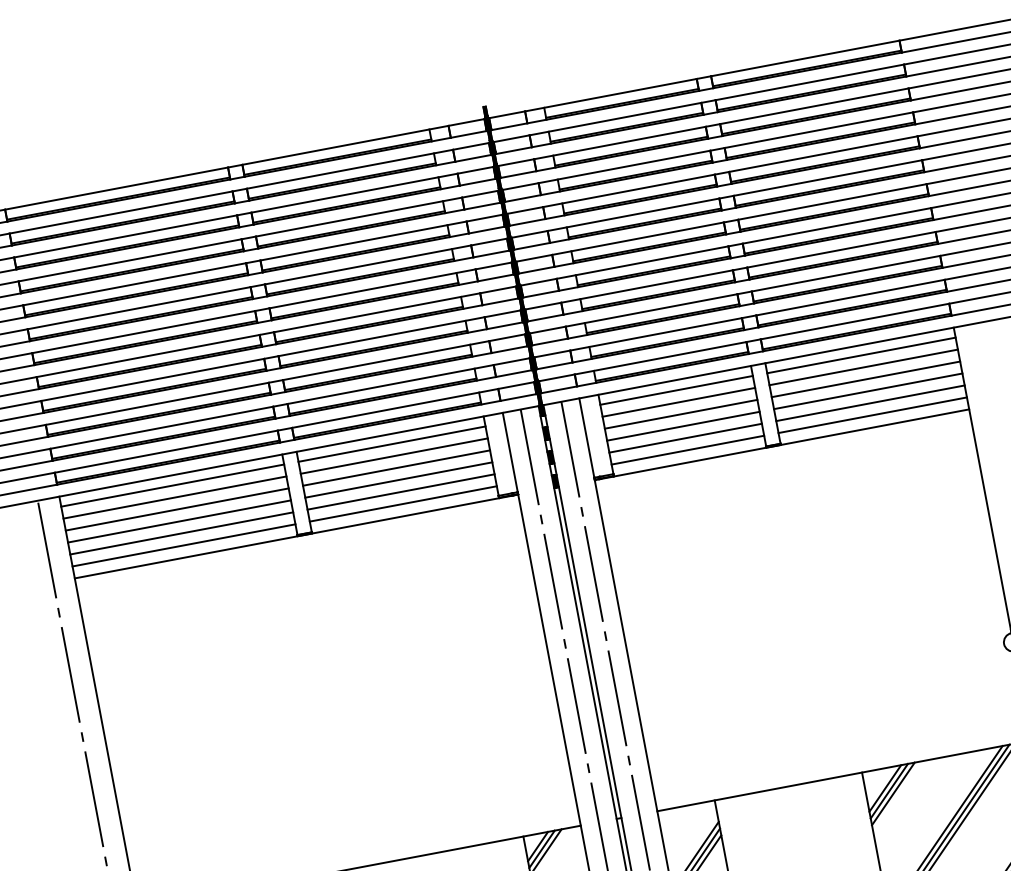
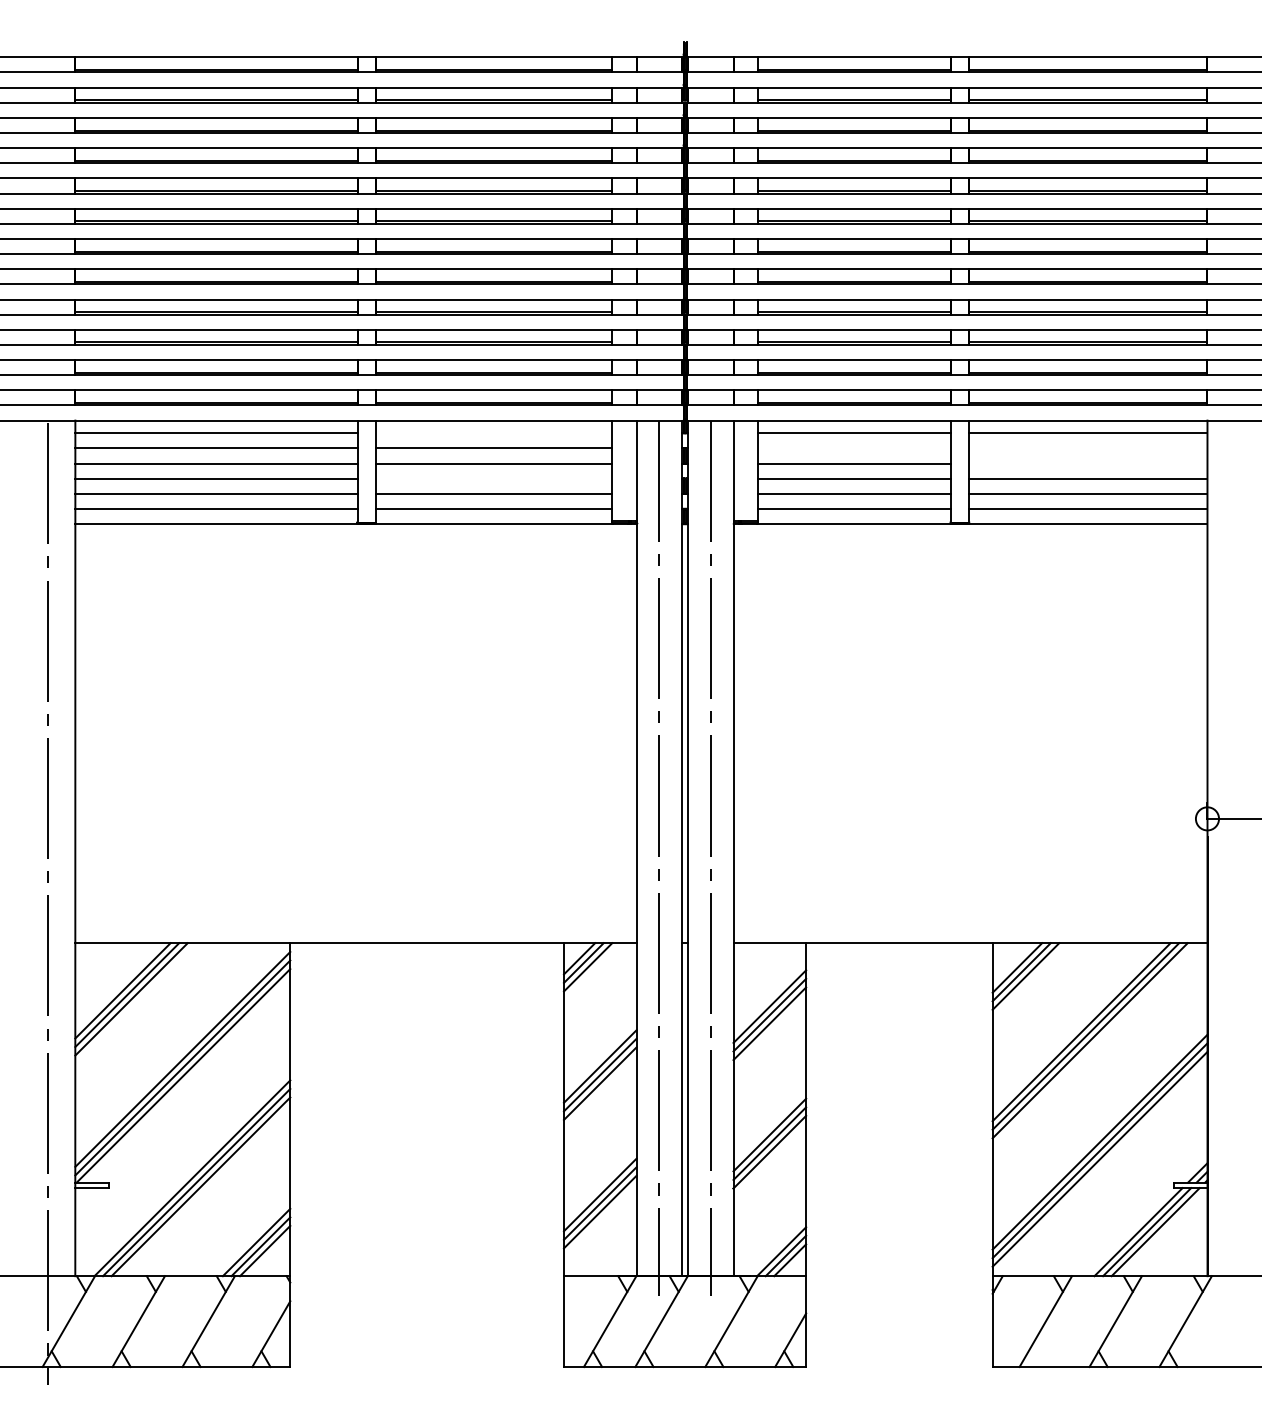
line: (863, 367) -> (1087, 448), removed
line: (865, 379) -> (1087, 463), removed
line: (678, 402) -> (853, 448), removed
line: (391, 444) -> (493, 433), removed
line: (398, 479) -> (493, 478), removed

